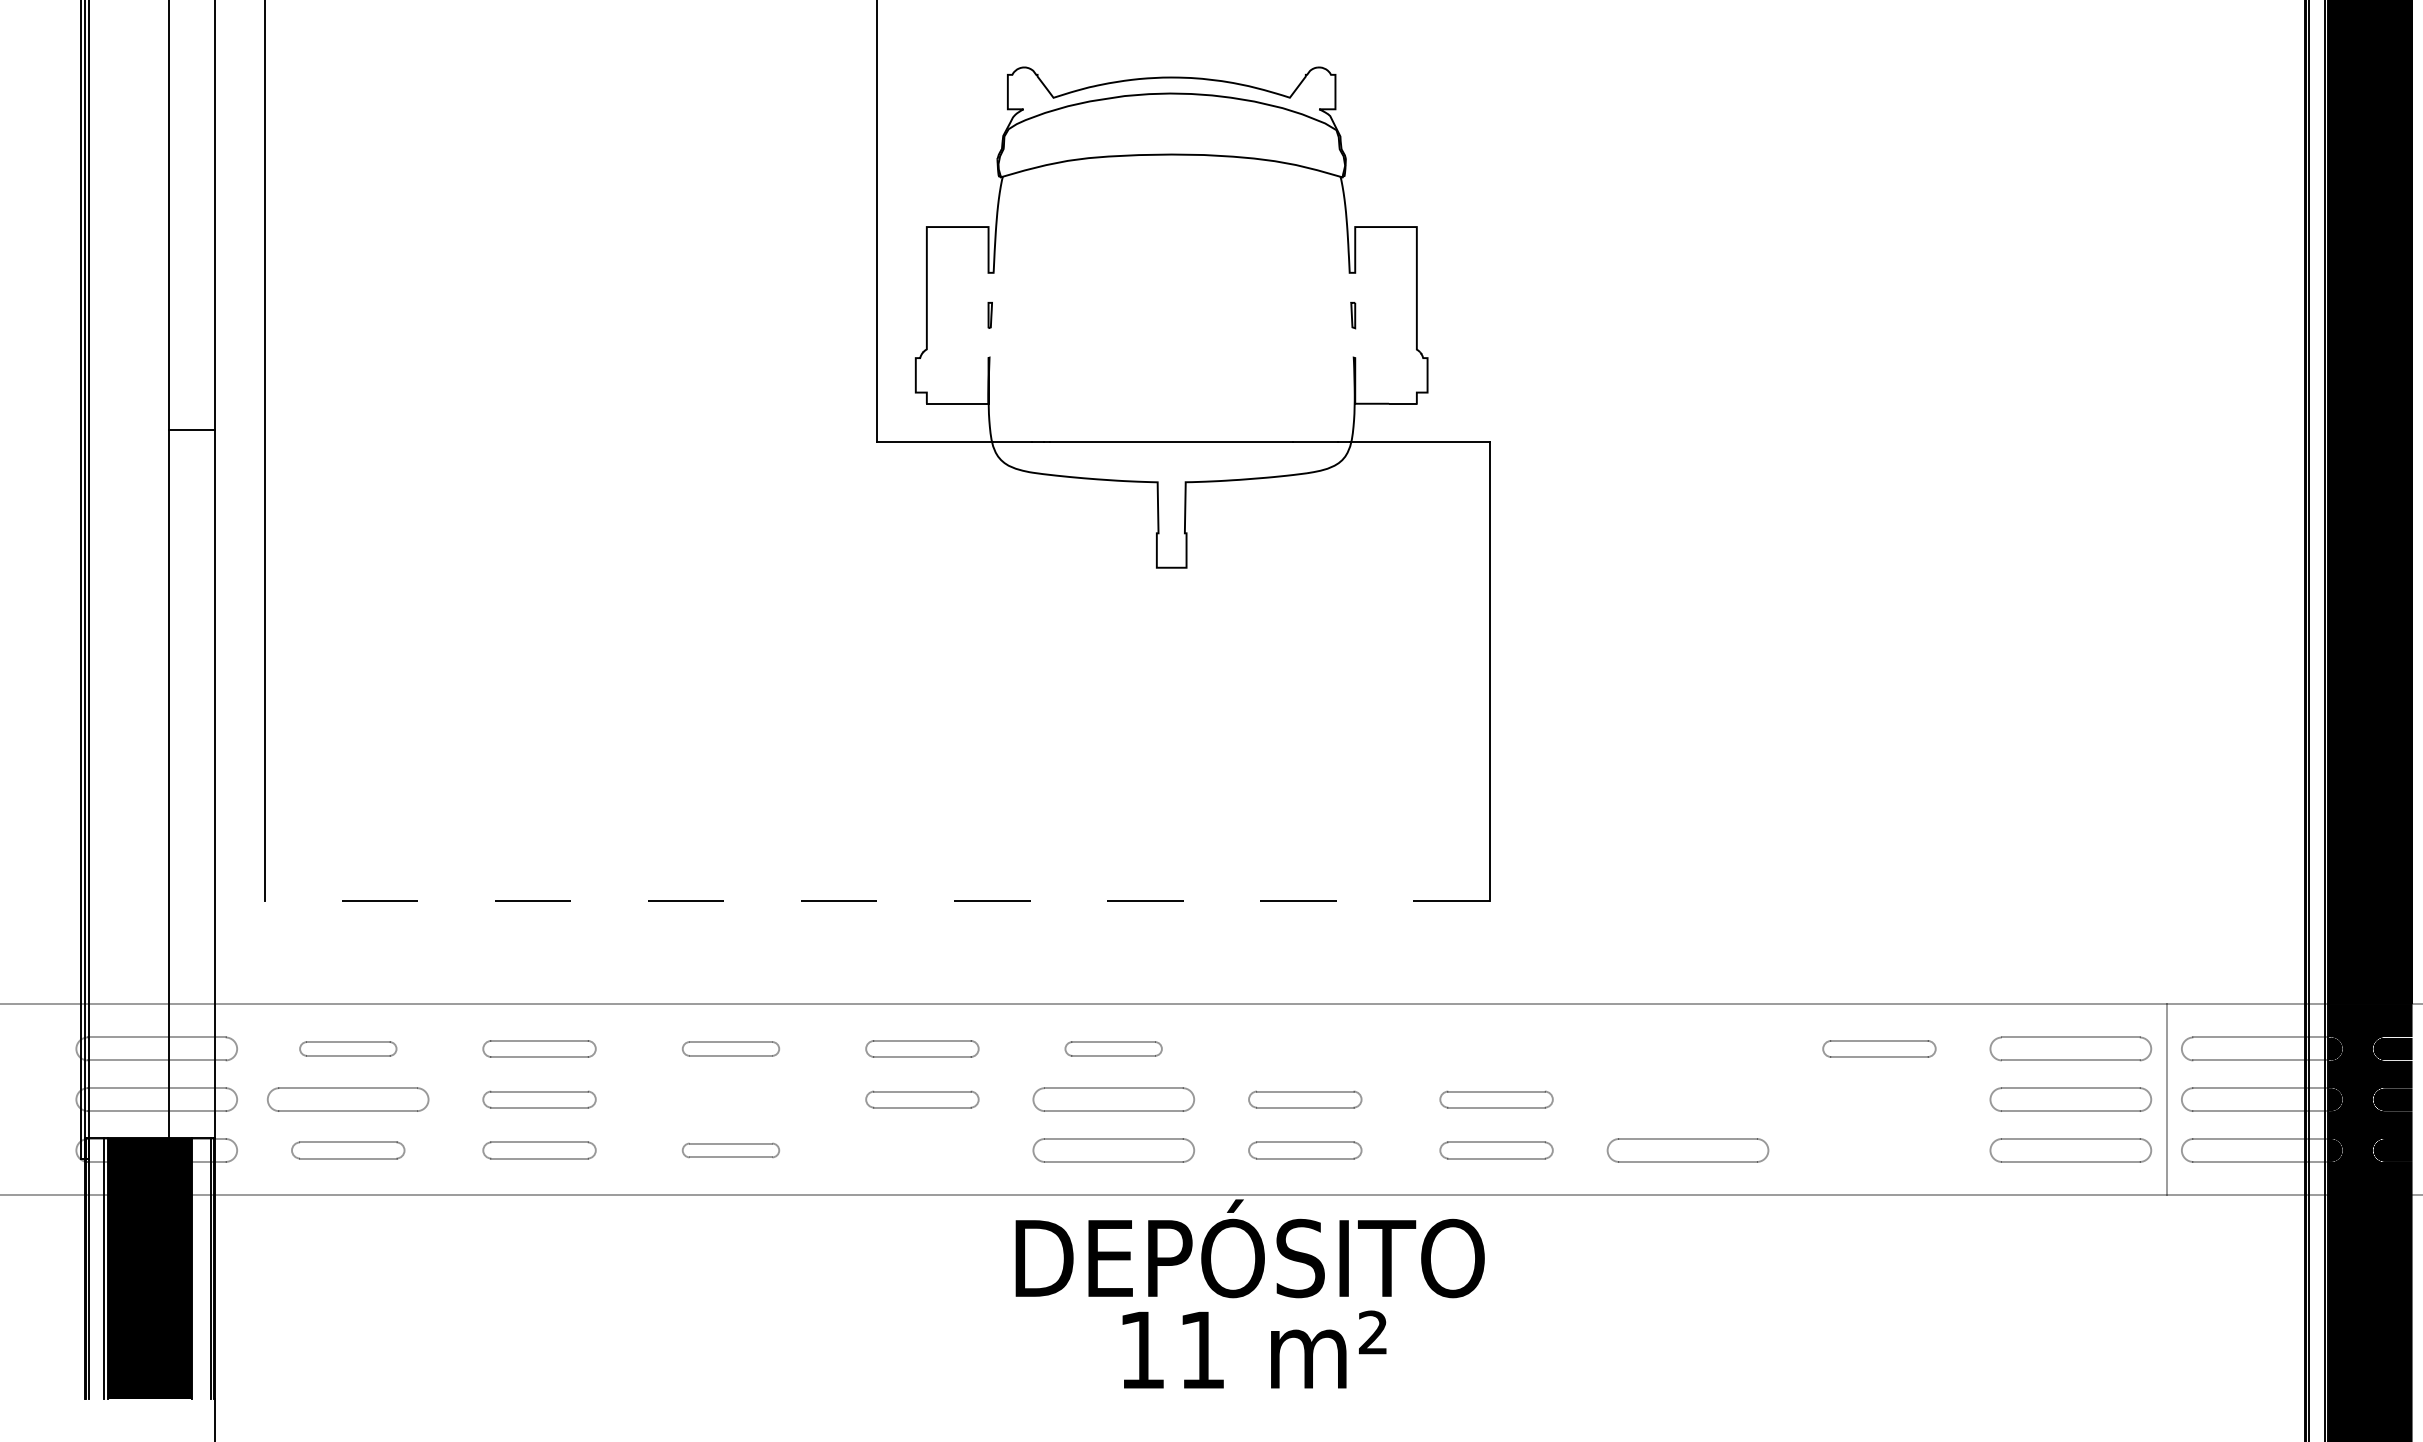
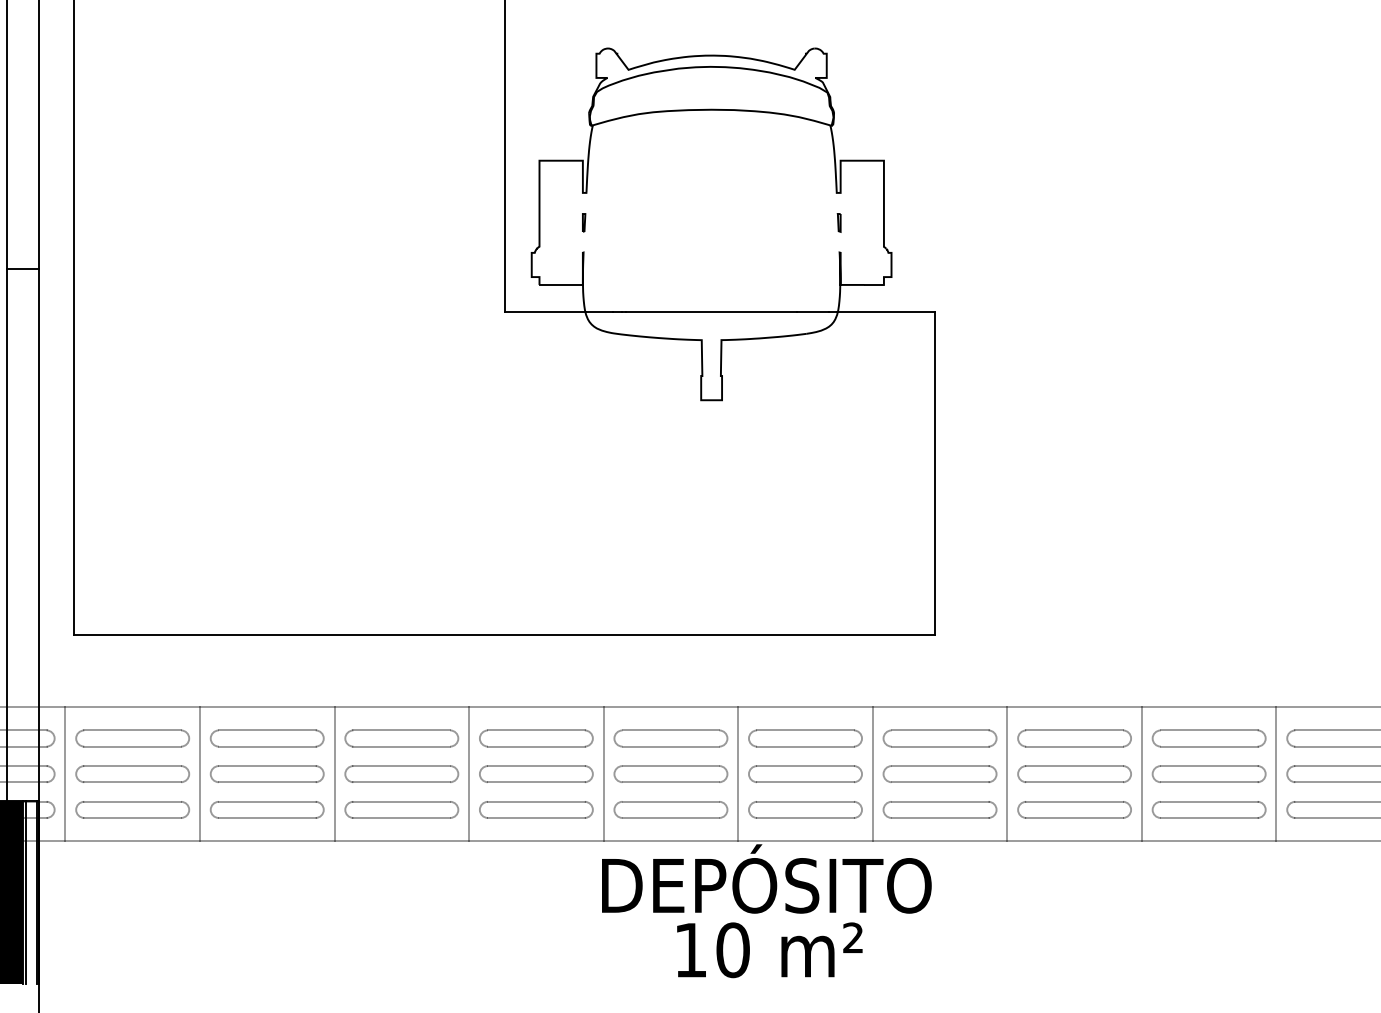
line: (192, 430) -> (23, 268), moved
line: (877, 901) -> (504, 634), dashed -> solid
part: (348, 1048) -> (132, 738), size x1.67
part: (539, 1048) -> (267, 738), size x1.43
part: (730, 1048) -> (401, 738), size x1.67
part: (922, 1048) -> (536, 738), size x1.43
part: (1113, 1048) -> (670, 738), size x1.67
part: (1305, 1048) -> (805, 738), added
part: (1496, 1048) -> (939, 738), added
part: (1688, 1048) -> (1074, 738), added
part: (1879, 1048) -> (1209, 738), size x1.43
line: (252, 1099) -> (65, 774), added
line: (443, 1099) -> (199, 774), added
part: (539, 1099) -> (267, 774), size x1.43
line: (635, 1099) -> (334, 774), added
part: (730, 1099) -> (401, 774), added
line: (826, 1099) -> (468, 774), added
part: (922, 1099) -> (536, 774), size x1.43
line: (1018, 1099) -> (603, 774), added
line: (1209, 1099) -> (738, 774), added
part: (1305, 1099) -> (805, 774), size x1.43
line: (1400, 1099) -> (872, 774), added
part: (1496, 1099) -> (939, 774), size x1.43
line: (1592, 1099) -> (1007, 774), added
part: (1687, 1099) -> (1074, 774), added
line: (1783, 1099) -> (1141, 774), added
part: (1879, 1099) -> (1209, 774), added
line: (1975, 1099) -> (1276, 774), added
part: (348, 1150) -> (132, 809), size x1.43
part: (539, 1150) -> (267, 809), size x1.43
part: (730, 1150) -> (401, 809), size x1.67
part: (922, 1150) -> (536, 809), added
part: (1305, 1150) -> (805, 809), size x1.43
part: (1496, 1150) -> (939, 809), size x1.43
part: (1879, 1150) -> (1209, 809), added
line: (196, 1268) -> (26, 892), added
text: (1202, 1349) -> (733, 949), 11 -> 10

